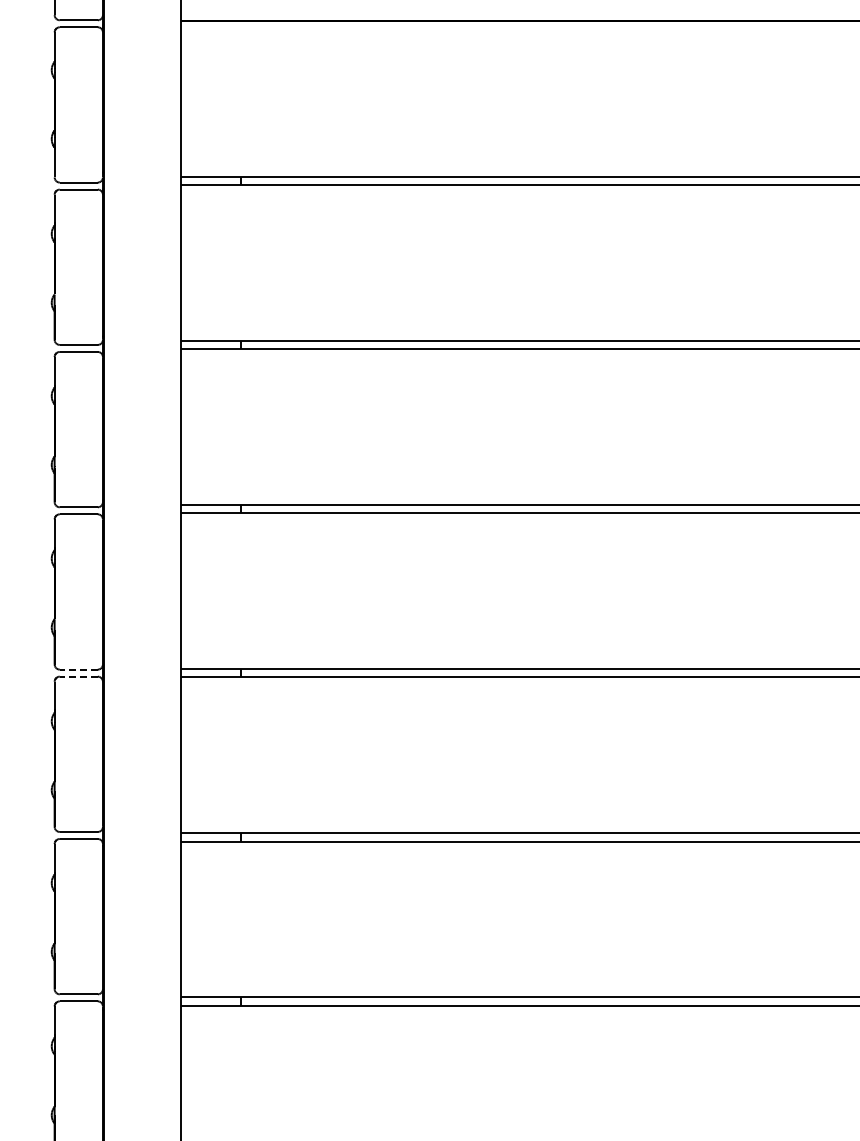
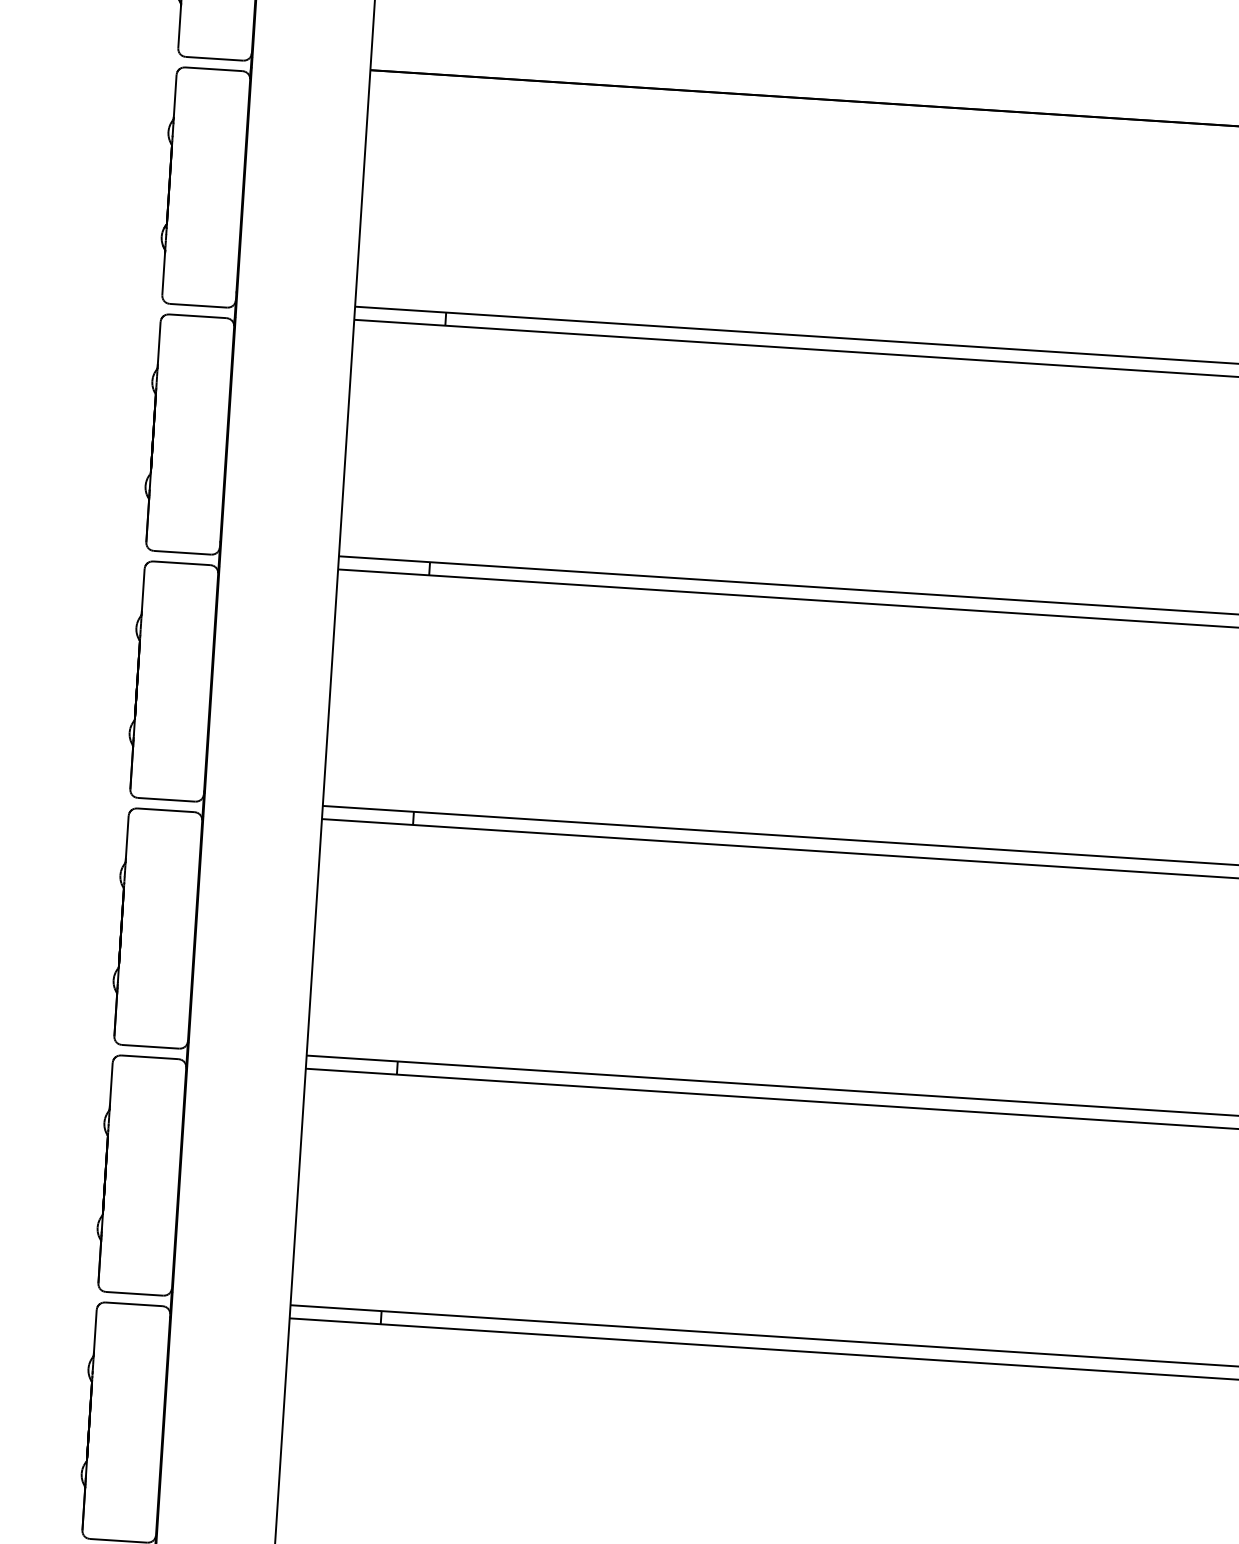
line: (78, 669) -> (150, 1046), dashed -> solid
line: (78, 676) -> (149, 1057), dashed -> solid

